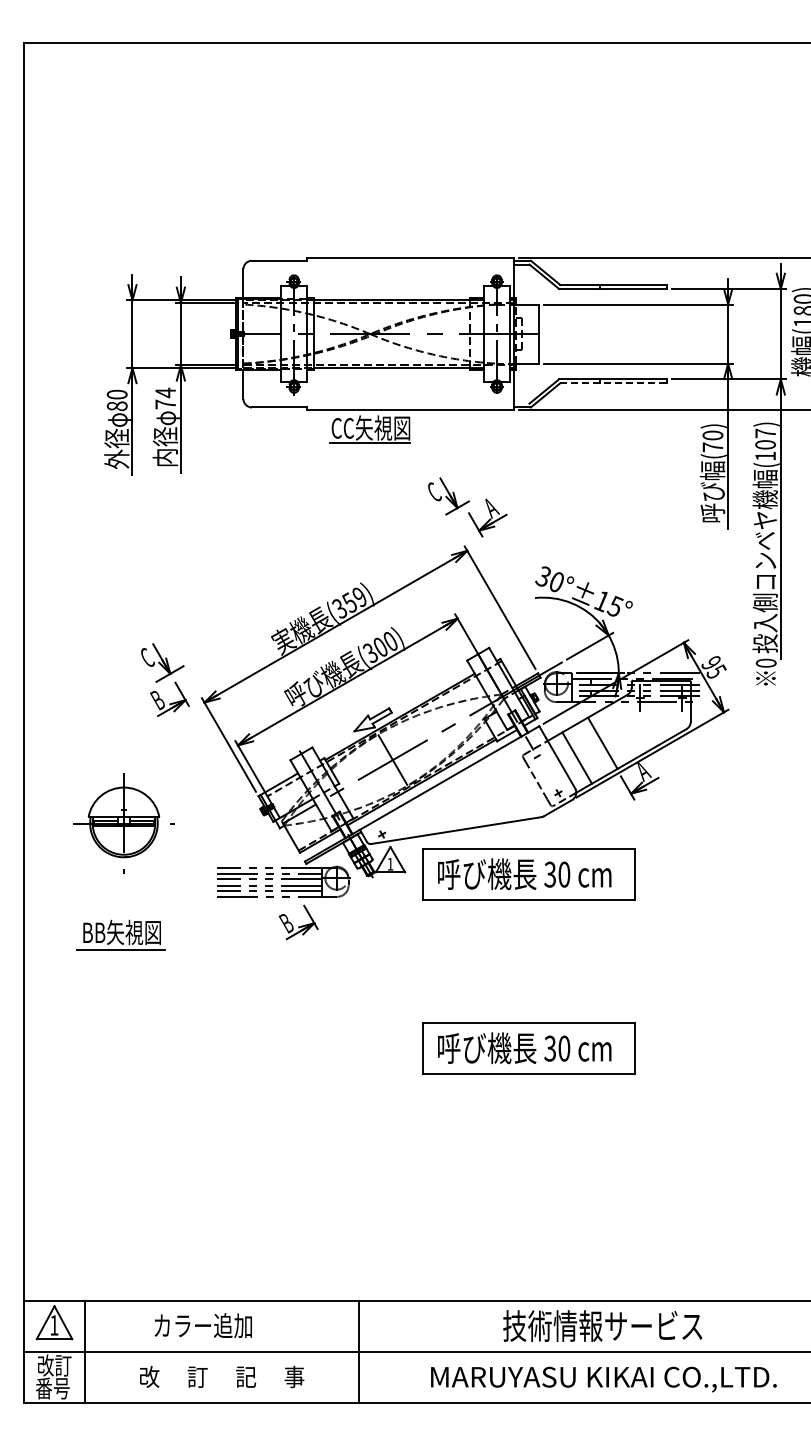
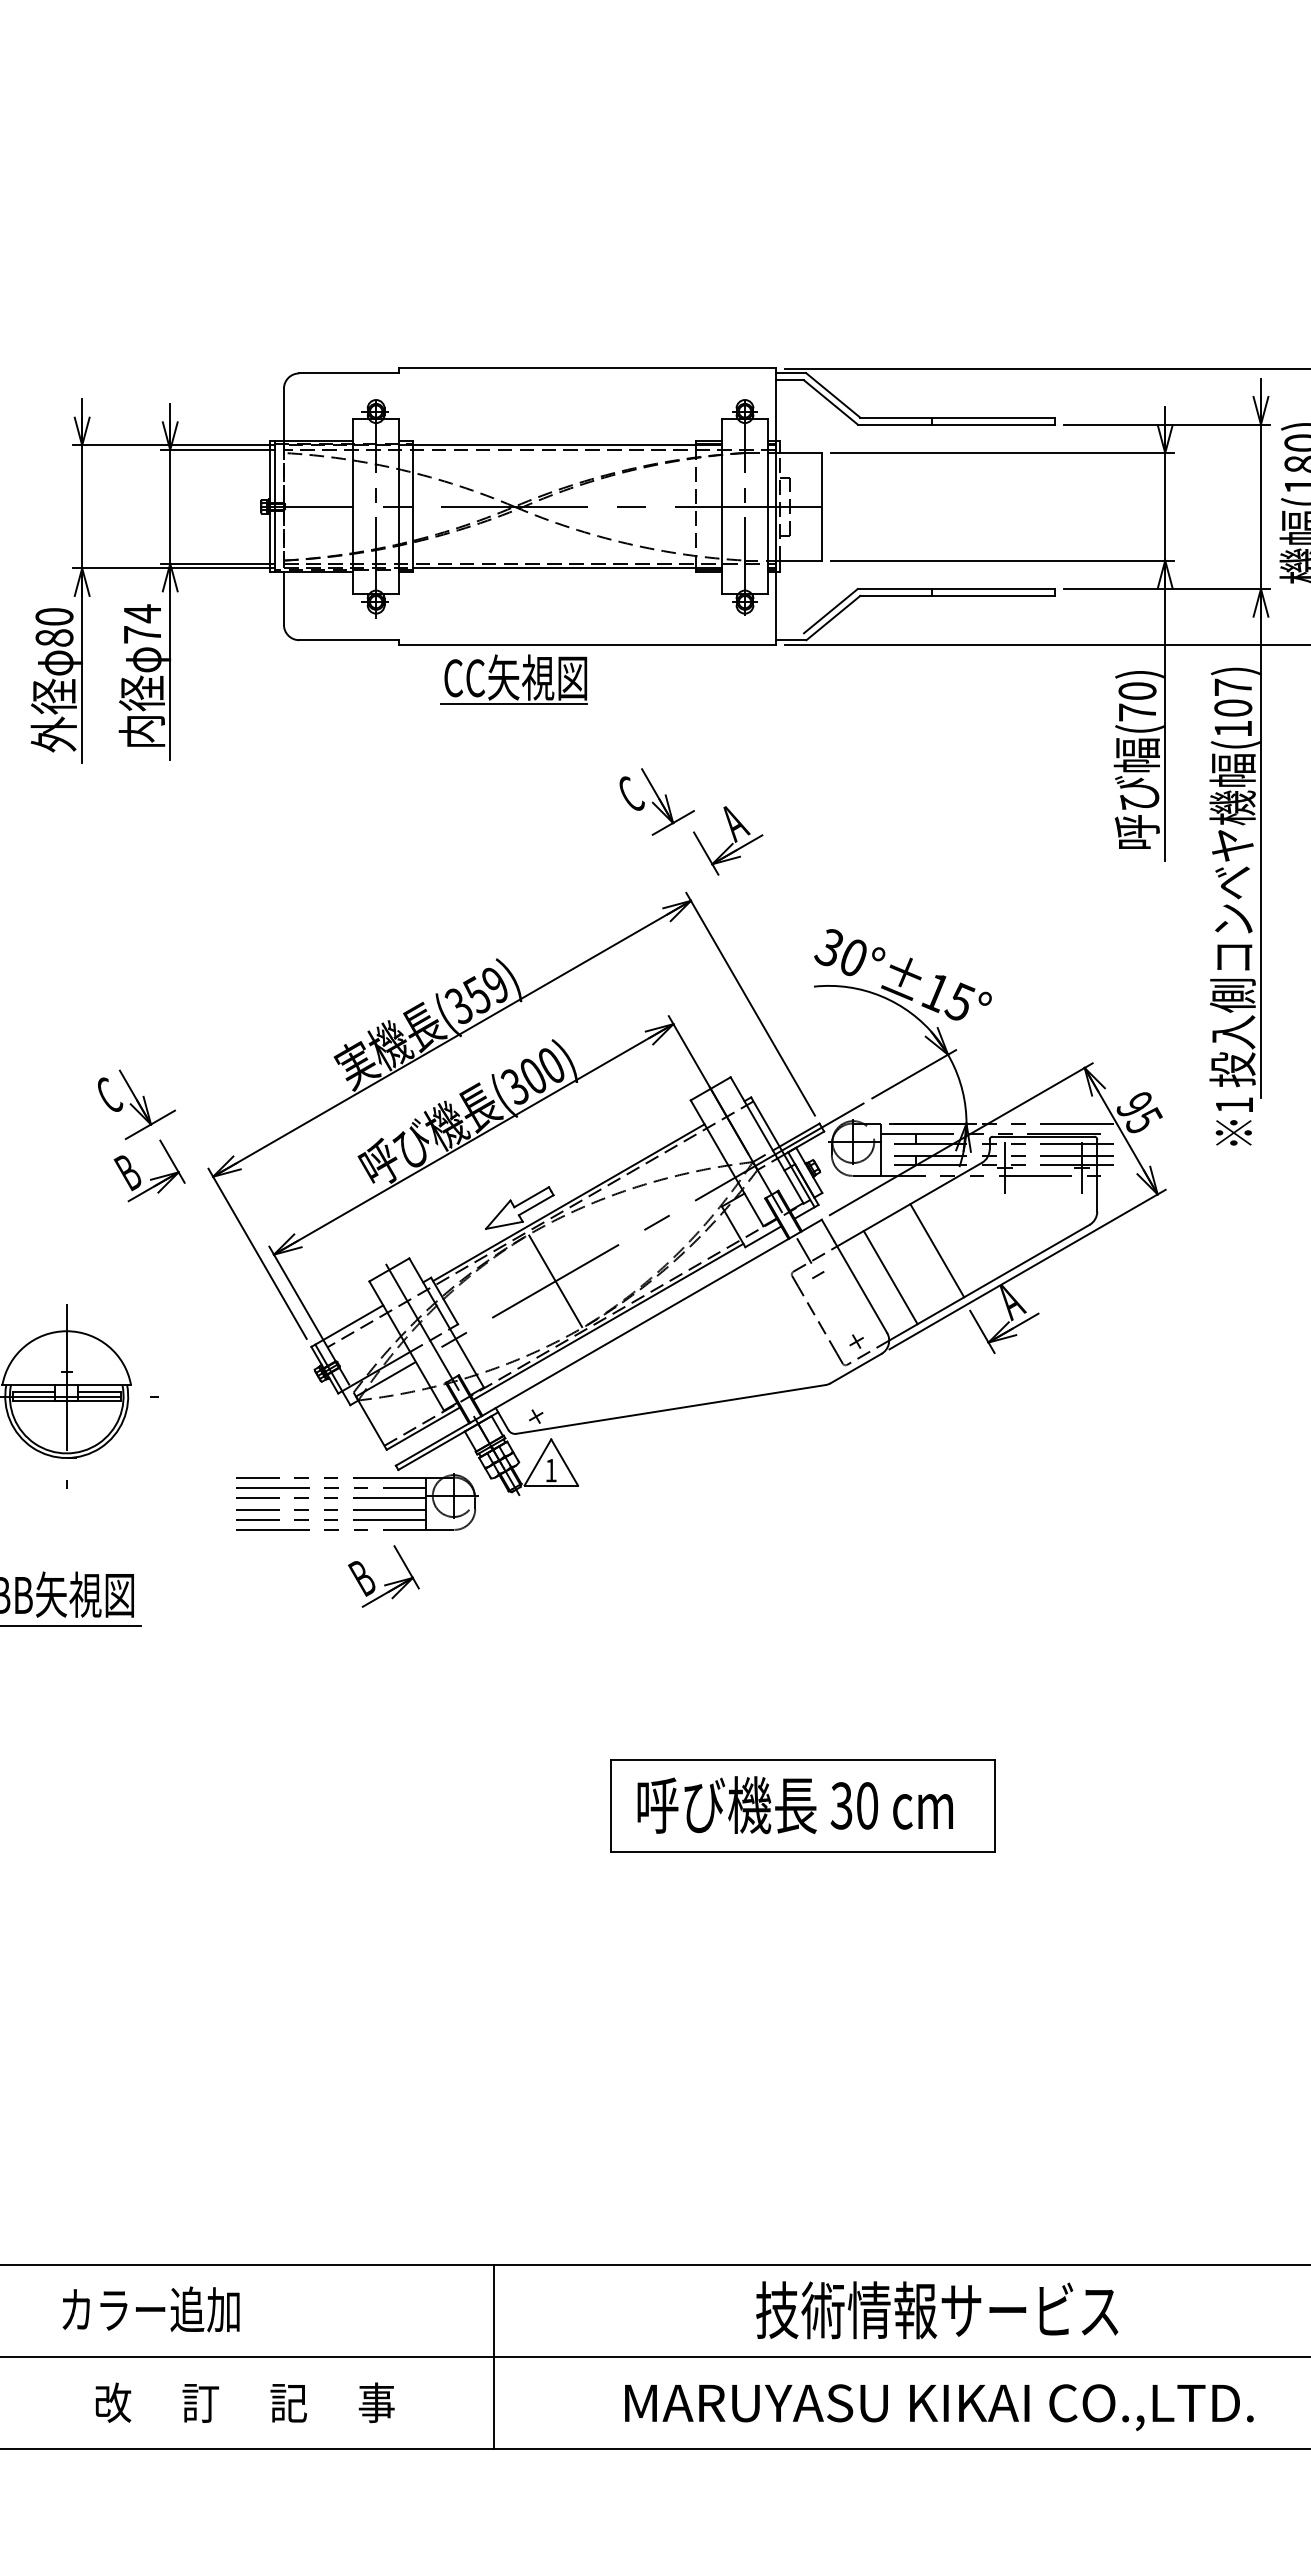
line: (614, 383) -> (958, 596), dashed -> solid
text: (765, 662) -> (1233, 1103), 0 -> 1
part: (528, 874) -> (802, 1489), removed
text: (202, 1325) -> (149, 2309), moved

